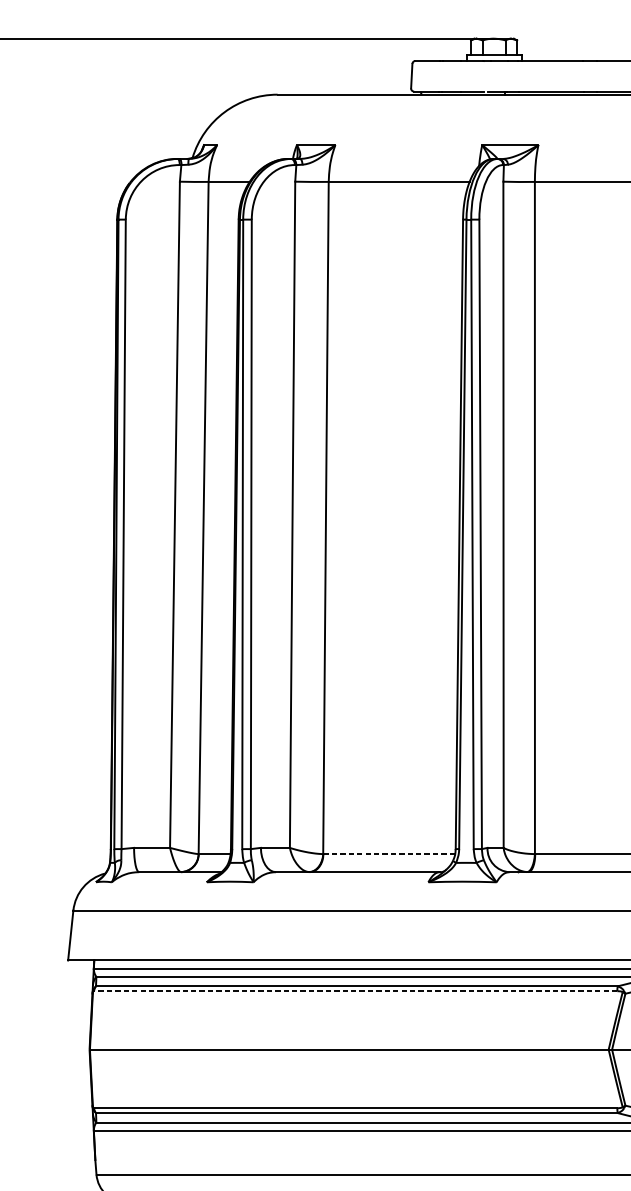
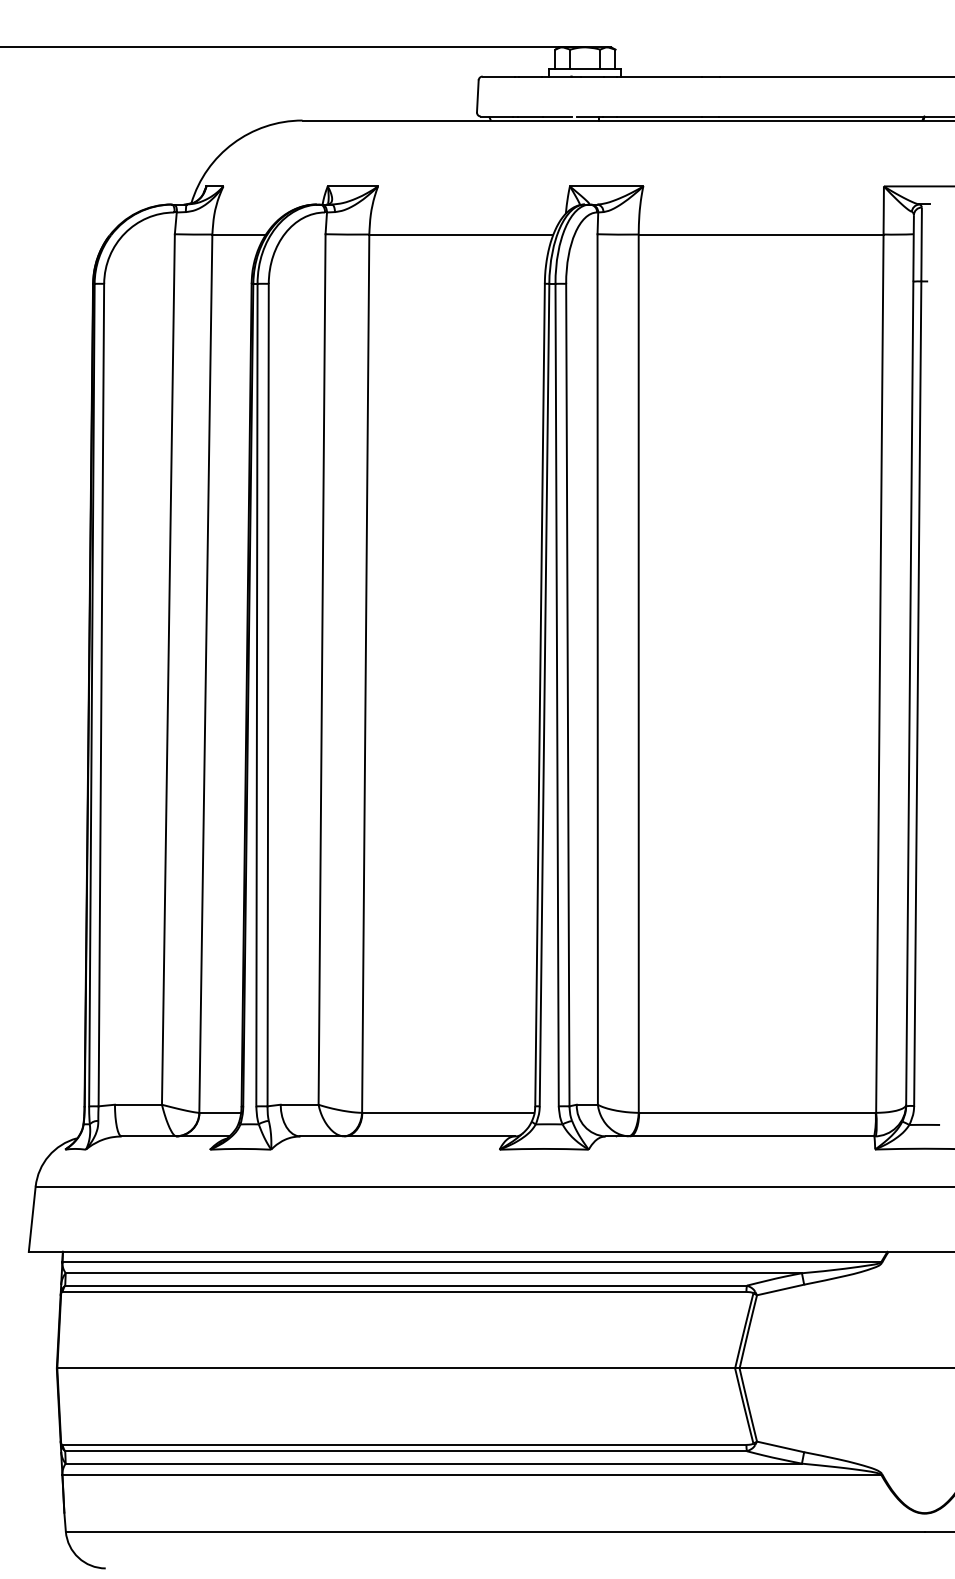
line: (389, 853) -> (448, 1112), dashed -> solid
line: (355, 991) -> (404, 1292), dashed -> solid

